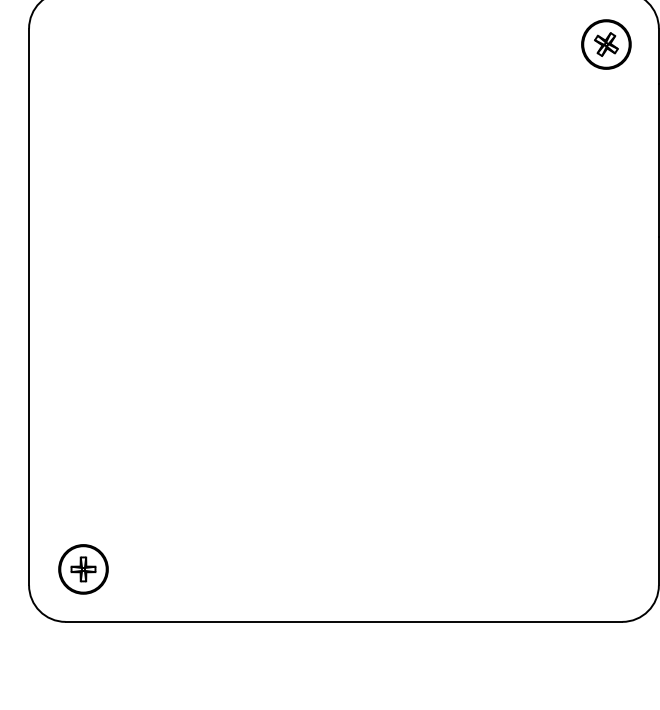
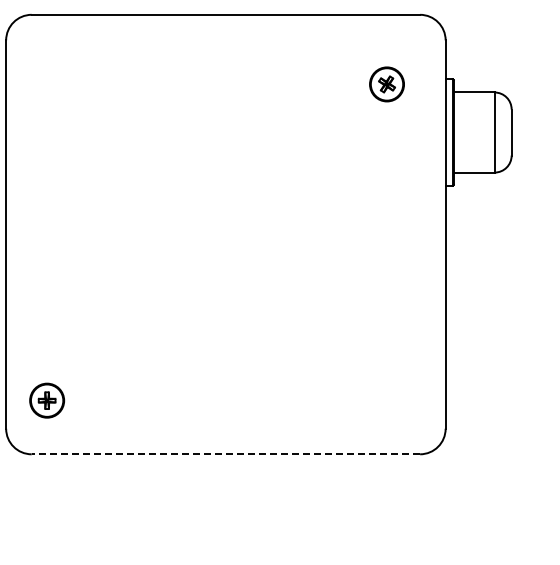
part: (605, 44) -> (386, 84), moved
part: (84, 569) -> (47, 400), moved
line: (343, 622) -> (225, 454), solid -> dashed

